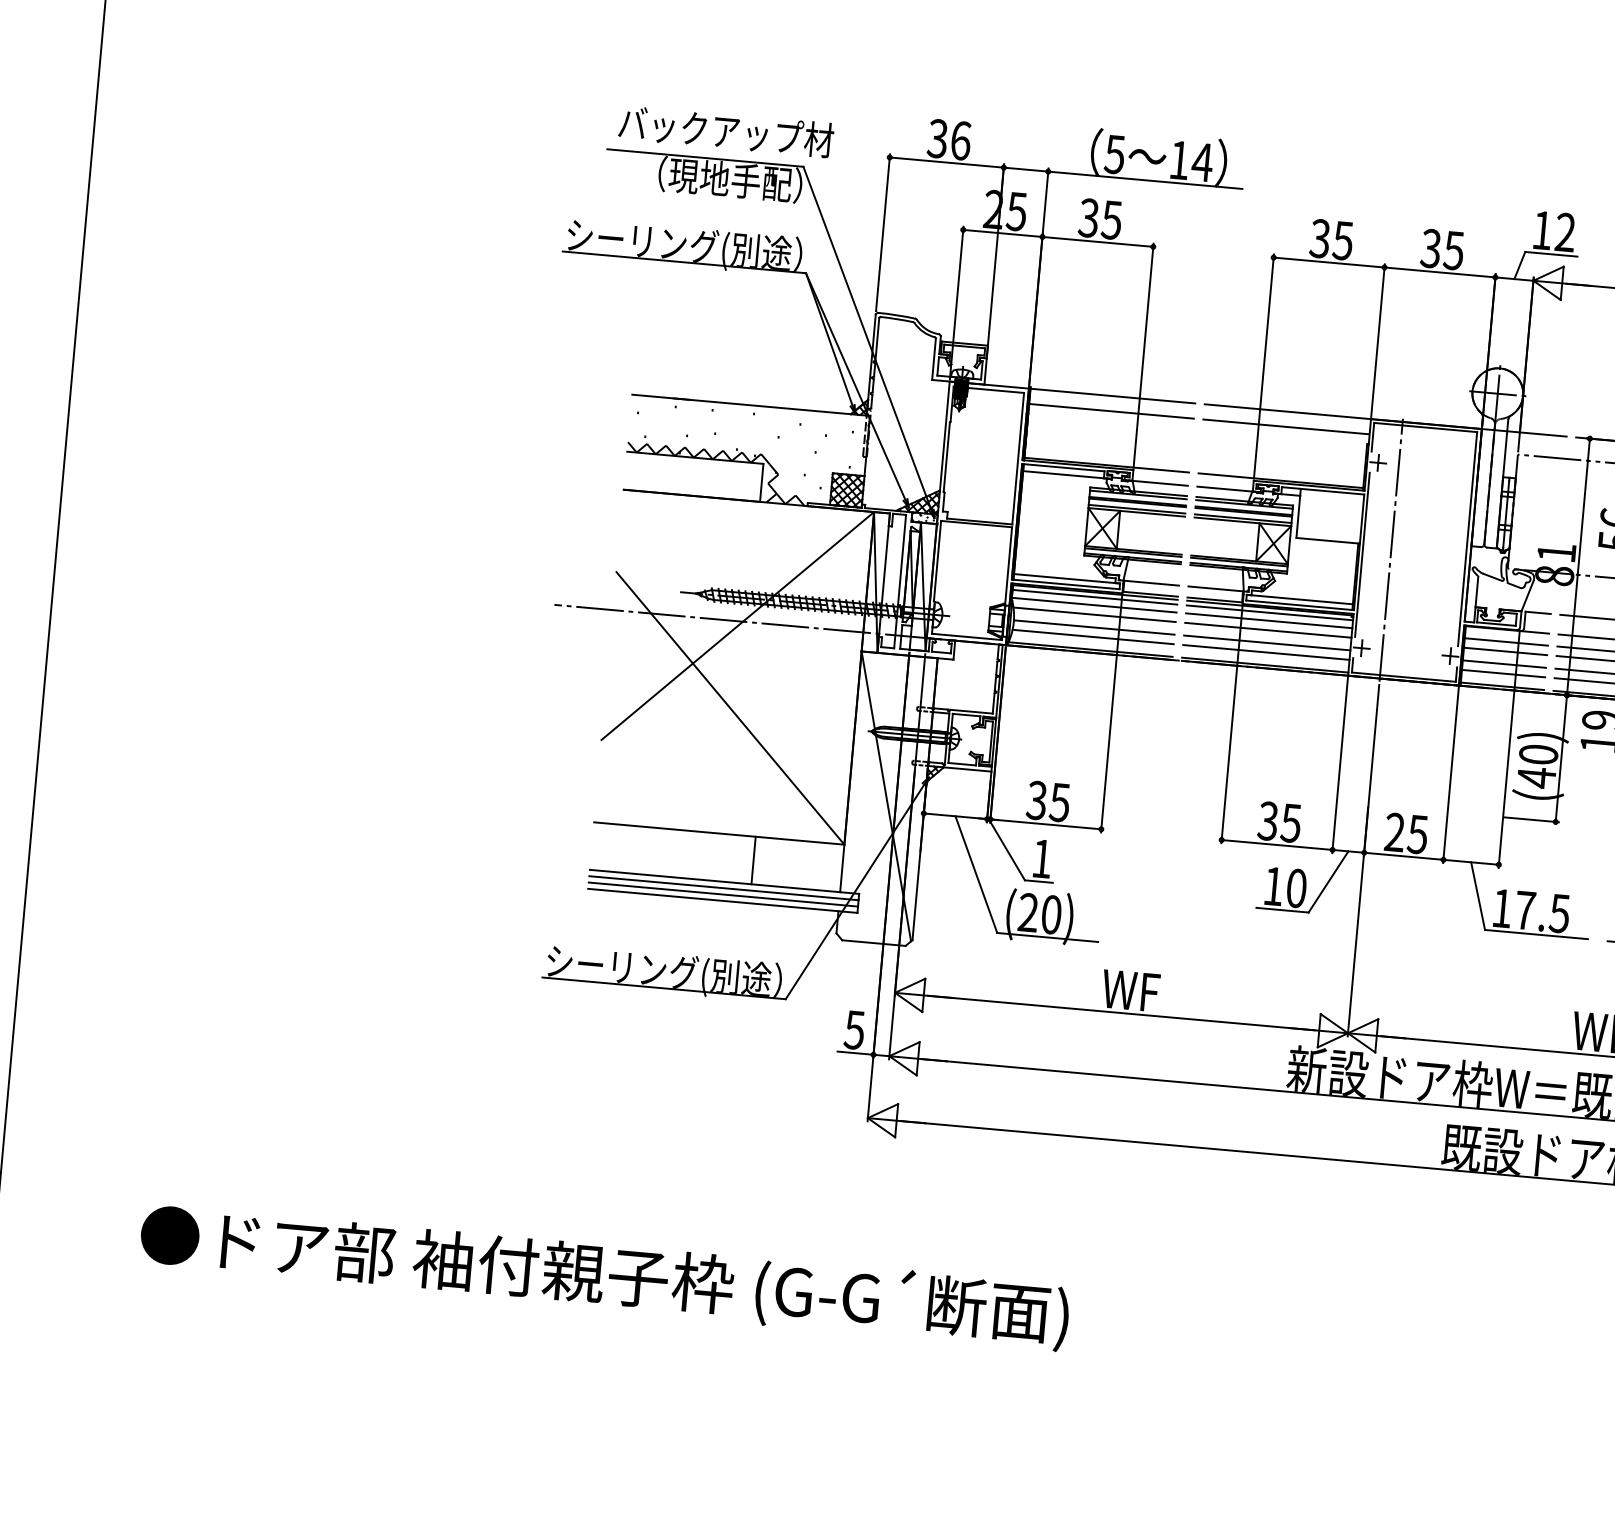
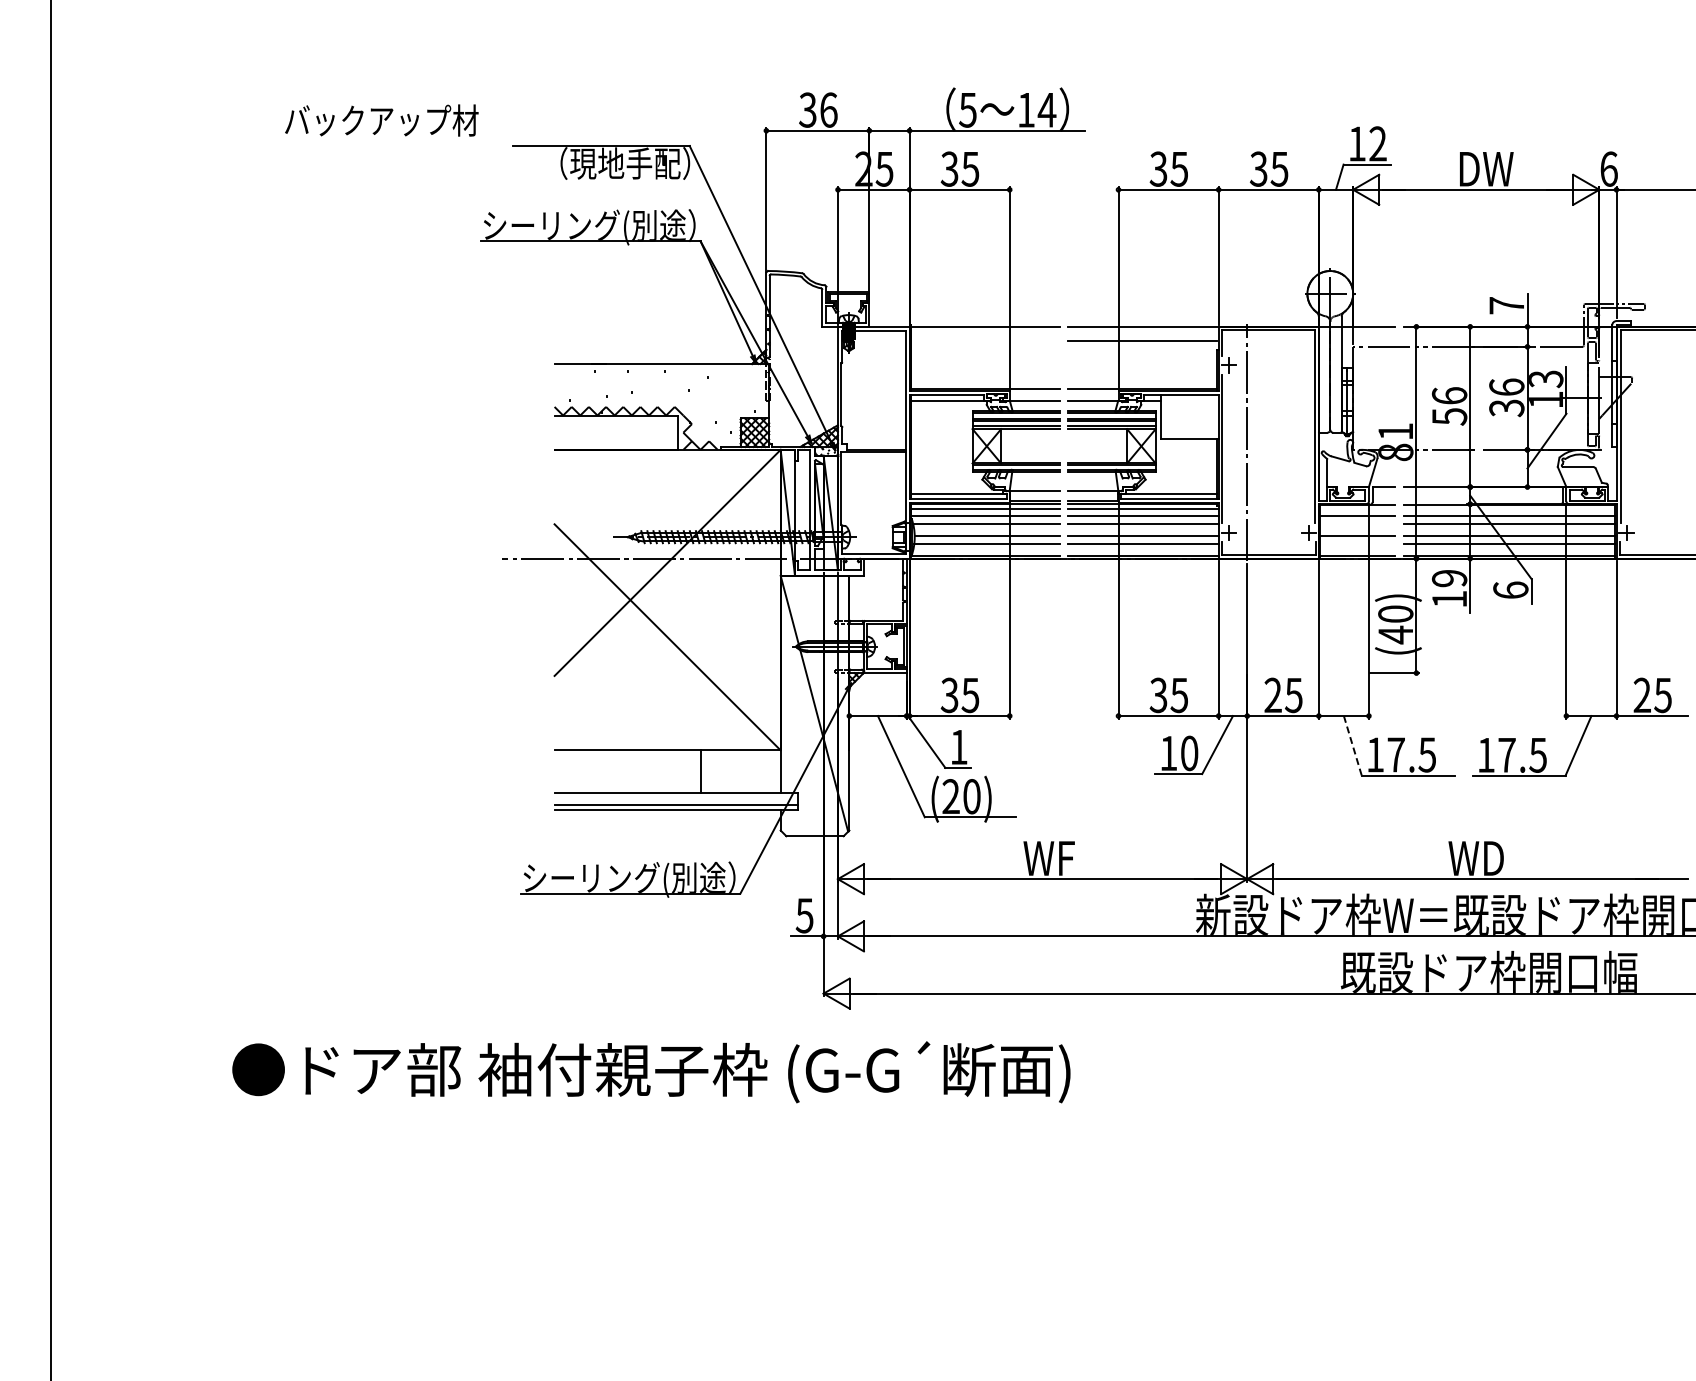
text: (726, 131) -> (381, 120), moved
line: (1111, 411) -> (985, 340), removed
line: (1505, 651) -> (1357, 524), removed
line: (1503, 673) -> (1357, 544), removed
line: (723, 888) -> (675, 799), removed
line: (1477, 896) -> (1352, 746), solid -> dashed
text: (604, 1277) -> (651, 1072), moved

